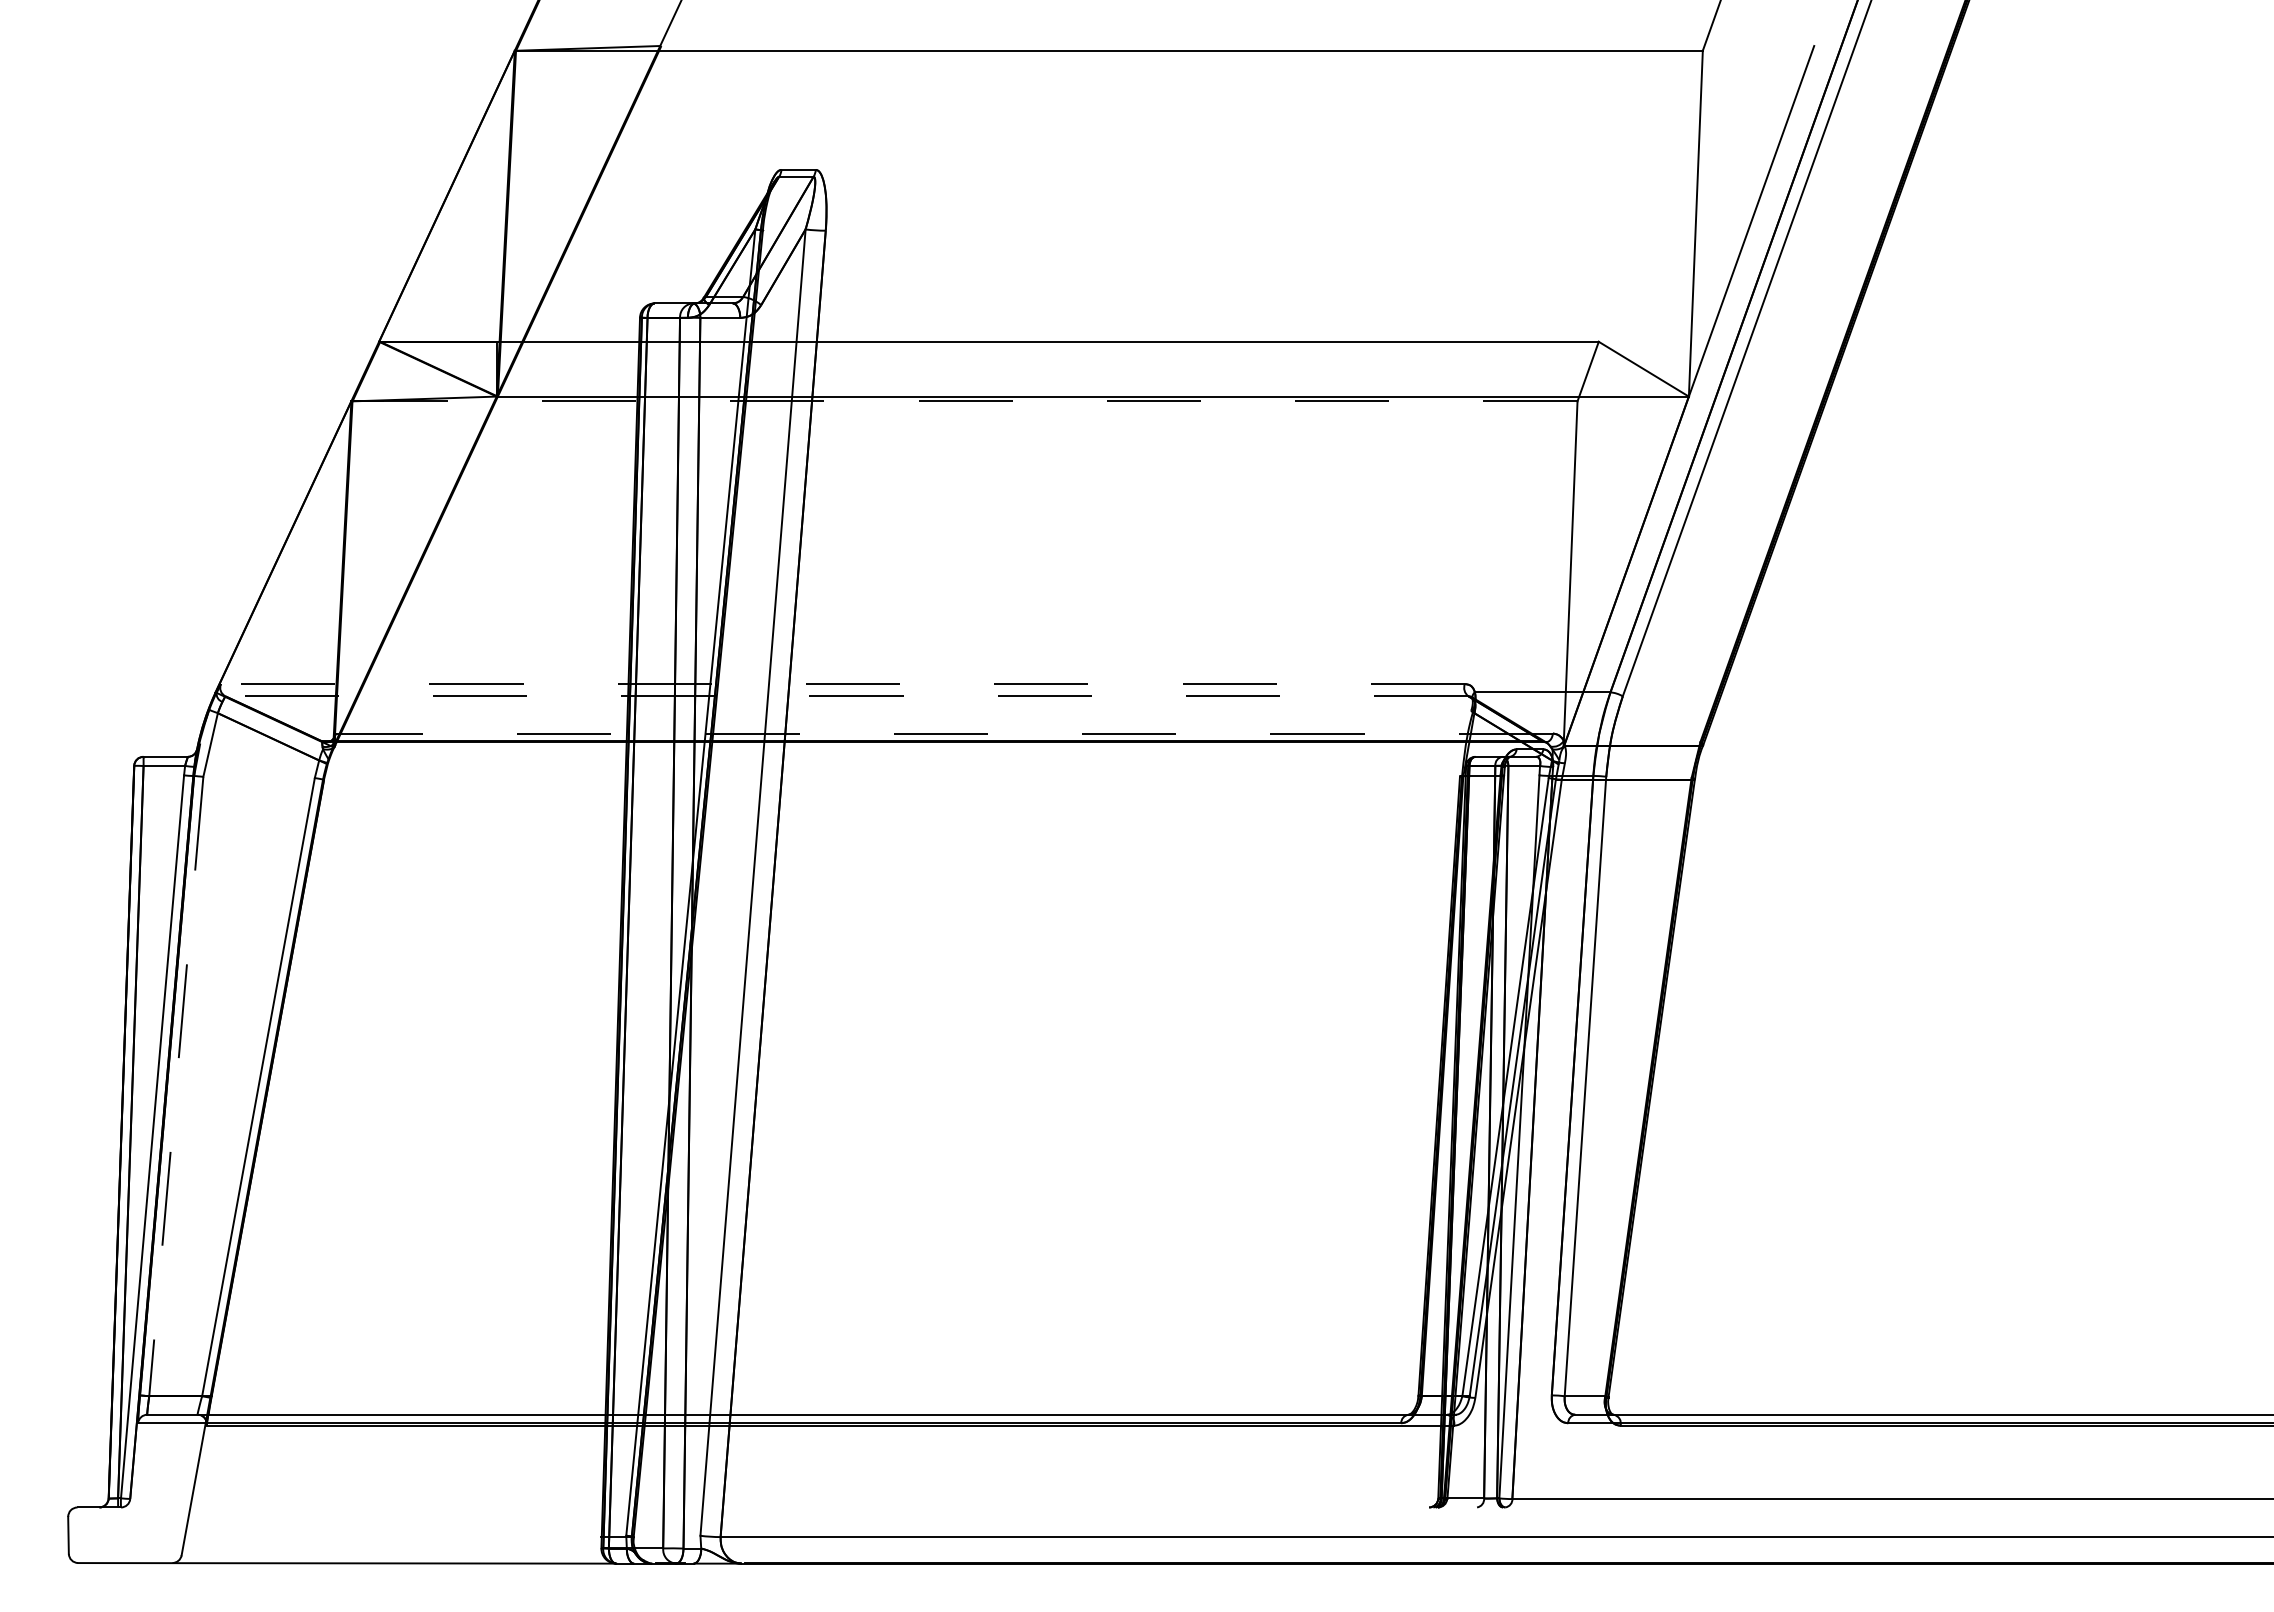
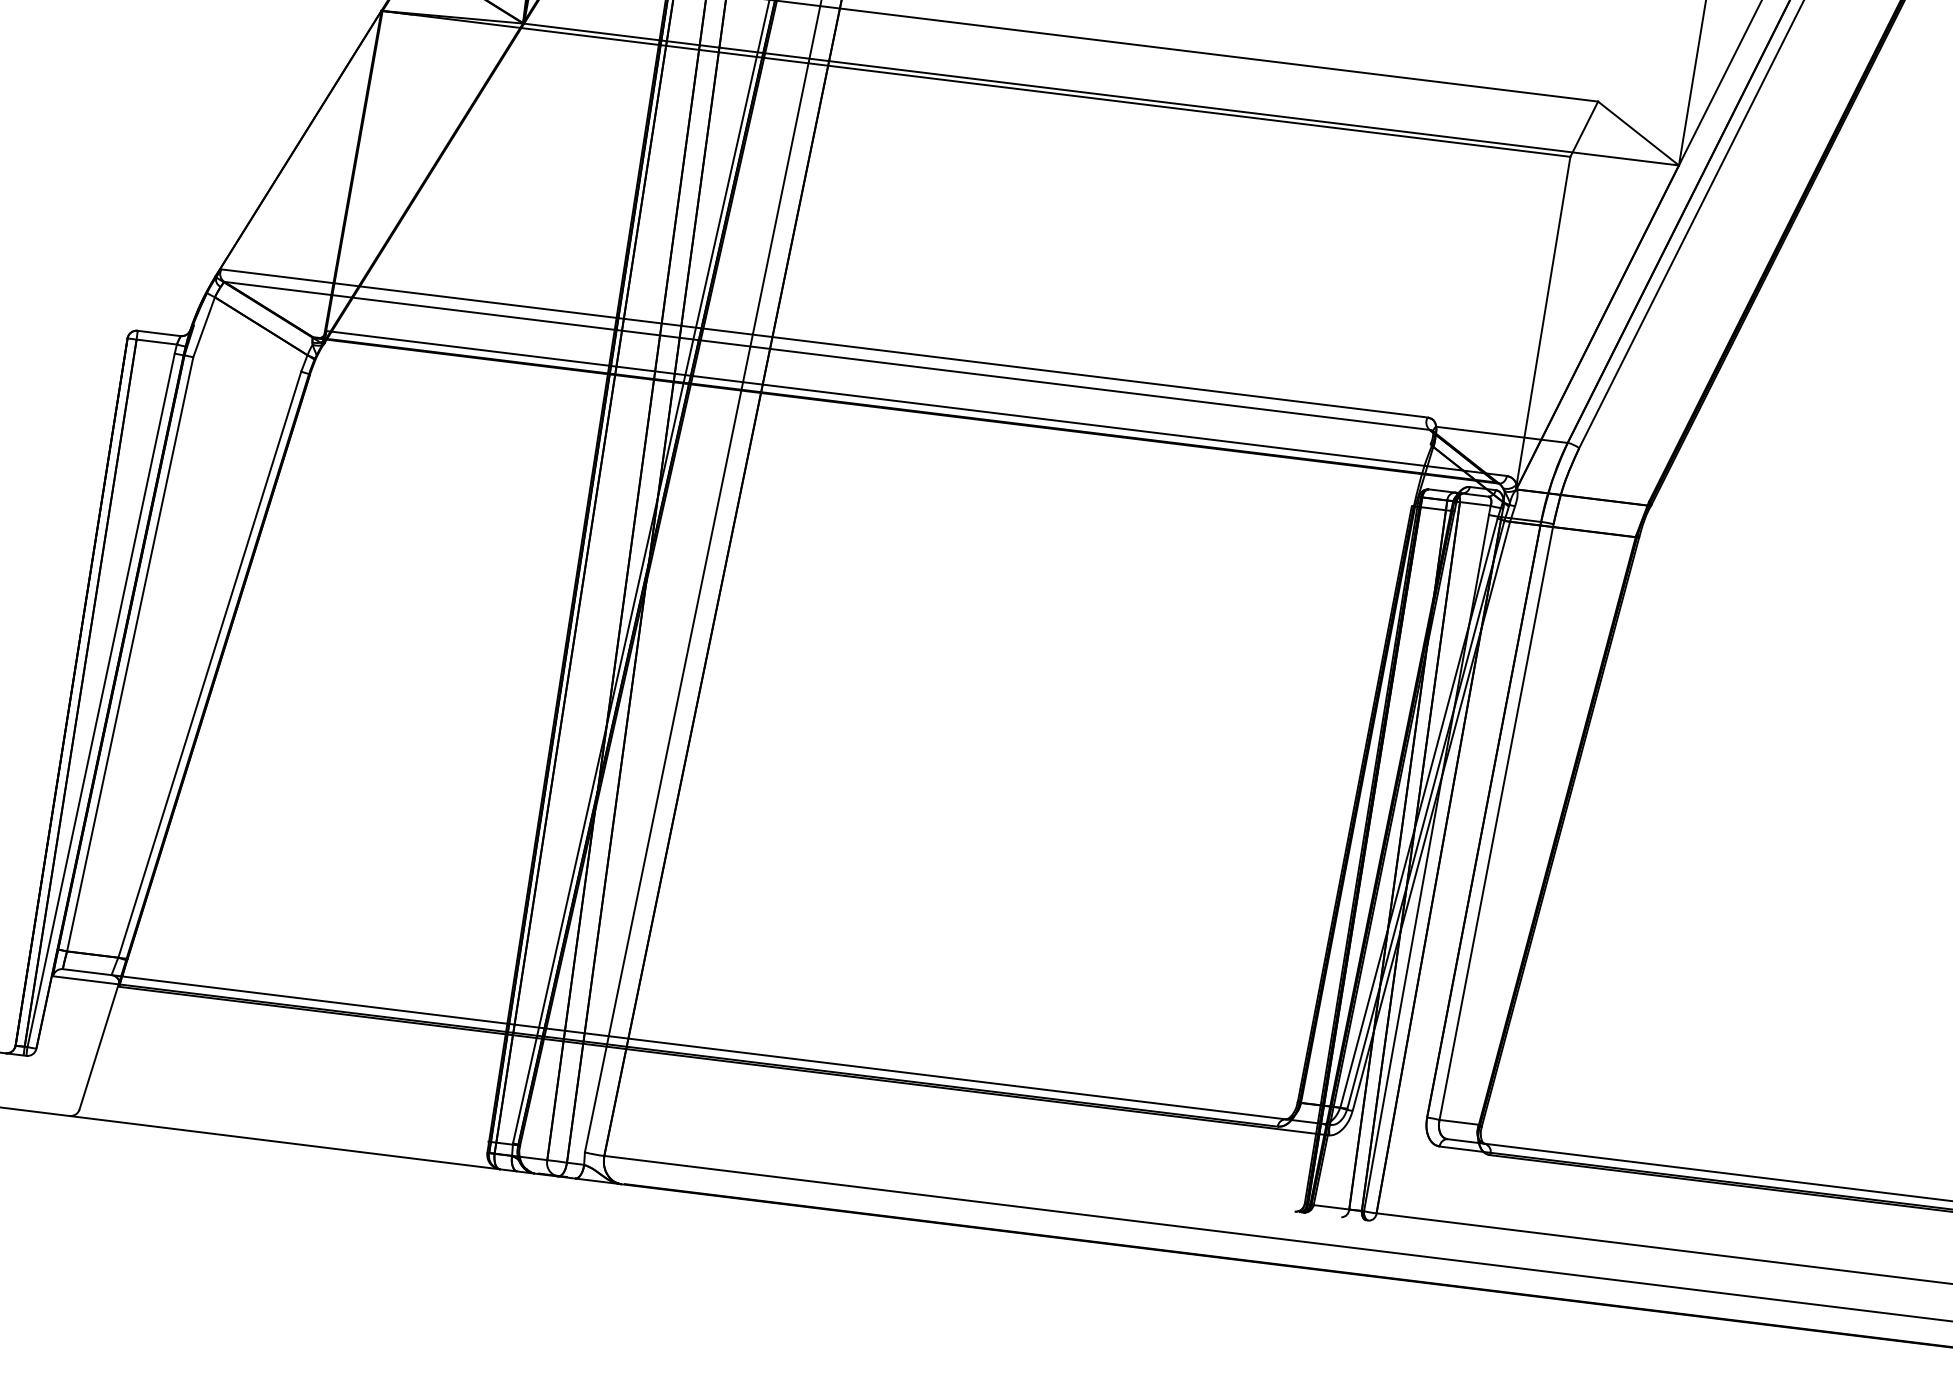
line: (965, 401) -> (976, 84), dashed -> solid
line: (843, 684) -> (824, 343), dashed -> solid
line: (846, 696) -> (826, 355), dashed -> solid
line: (944, 733) -> (917, 403), dashed -> solid
line: (176, 1086) -> (130, 654), dashed -> solid

